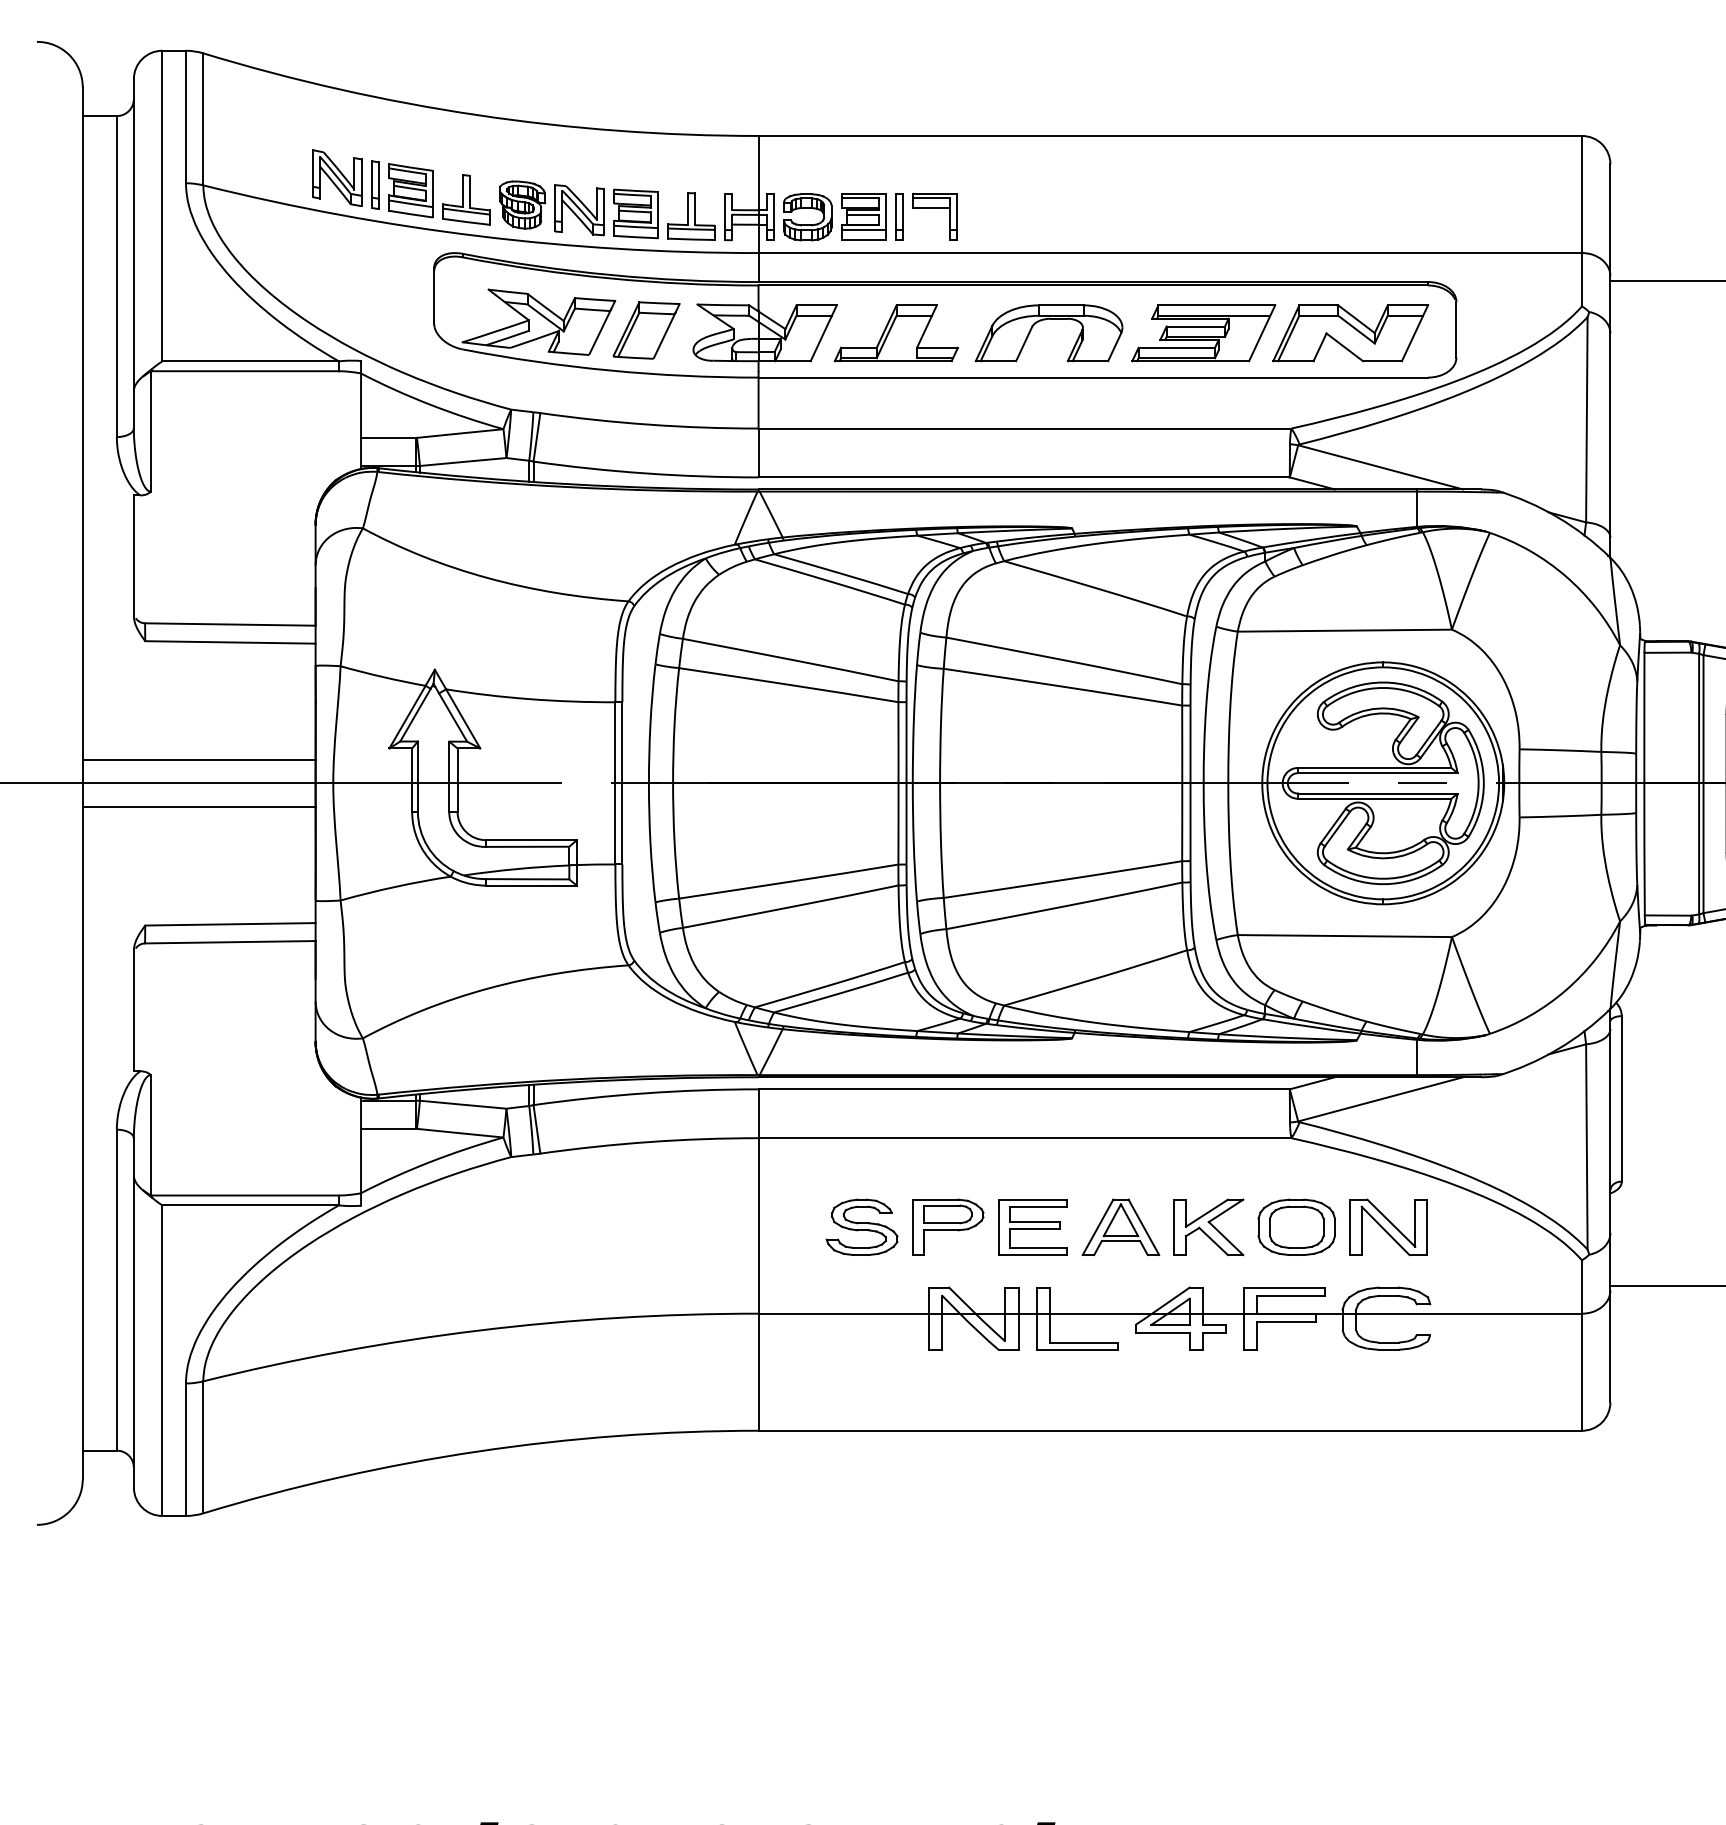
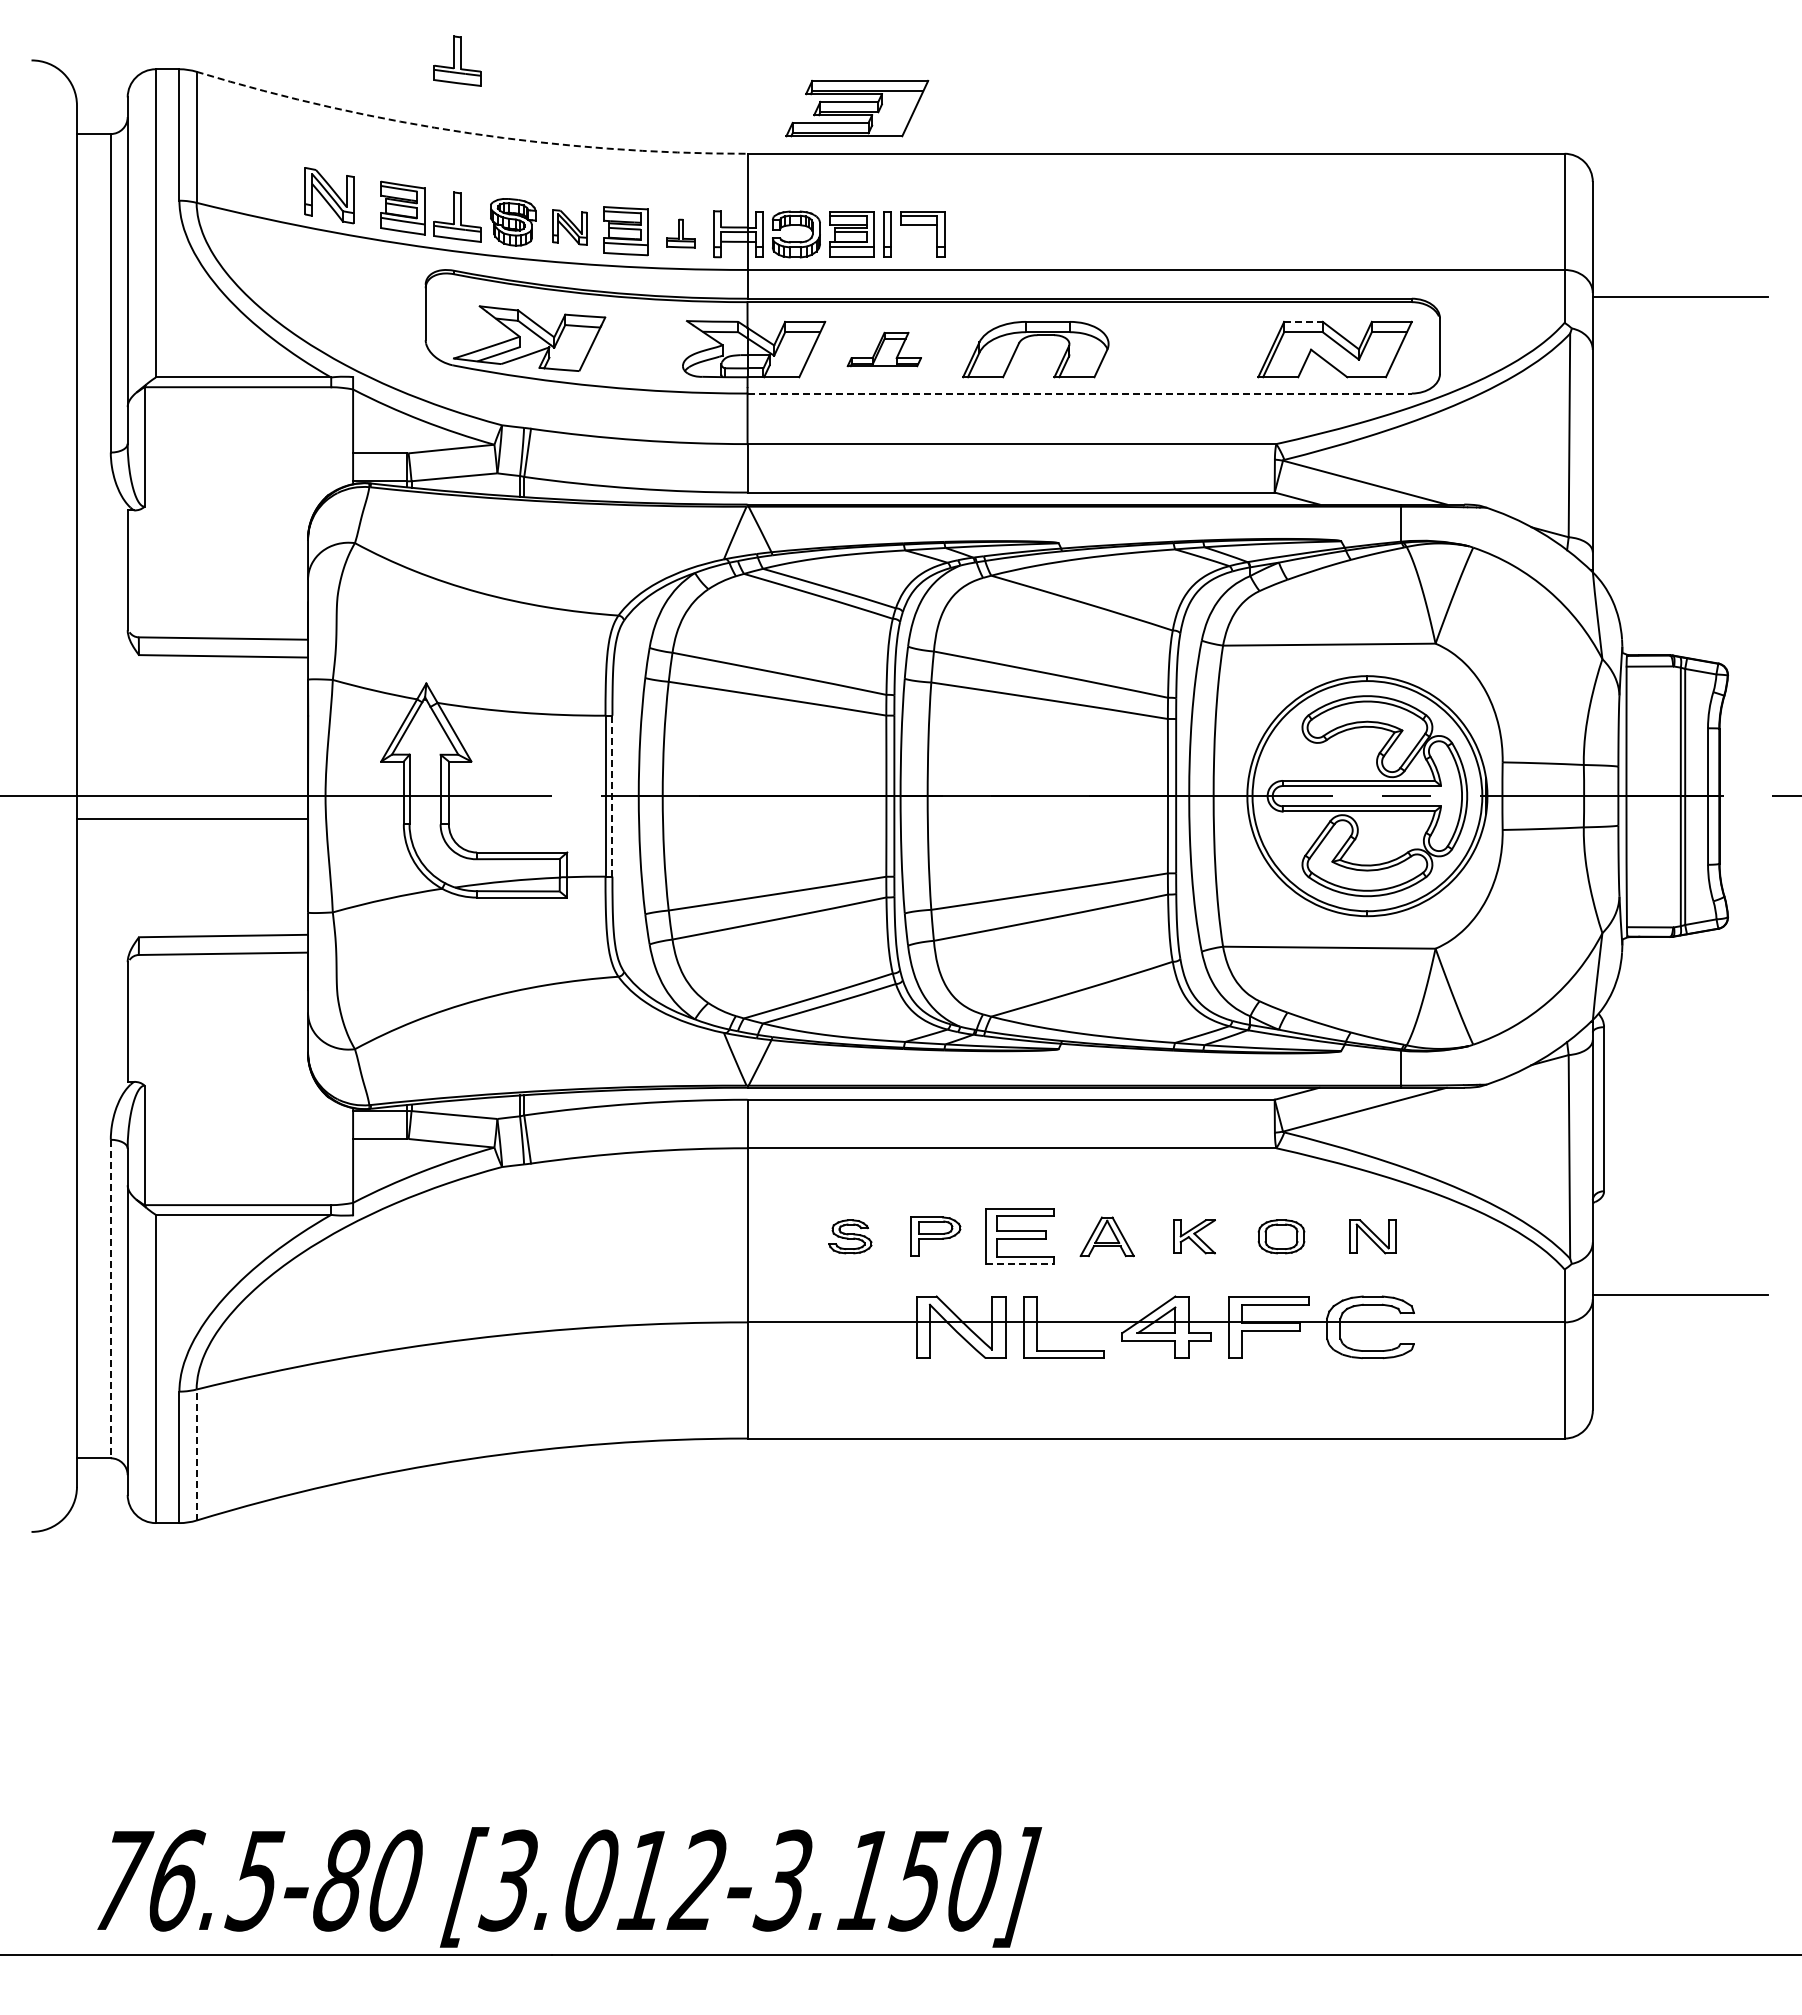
part: (466, 41) -> (457, 60), added
arc: (478, 115) -> (469, 133), solid -> dashed
part: (375, 185) -> (367, 202), removed
part: (579, 210) -> (569, 227), size x0.7
part: (690, 216) -> (680, 233), size x0.6
line: (1318, 304) -> (1303, 321), solid -> dashed
part: (646, 330) -> (636, 346), removed
part: (896, 333) -> (884, 349), size x0.6
part: (1203, 333) -> (857, 108), moved
line: (1094, 377) -> (1080, 393), solid -> dashed
line: (199, 760) -> (192, 773), removed
line: (622, 783) -> (612, 796), solid -> dashed
part: (862, 1227) -> (850, 1236), size x0.6
part: (947, 1227) -> (935, 1236), size x0.7
part: (1121, 1227) -> (1107, 1236), size x0.7
part: (1208, 1227) -> (1194, 1236), size x0.6
part: (1296, 1227) -> (1281, 1236), size x0.6
part: (1388, 1227) -> (1372, 1236), size x0.6
line: (1033, 1255) -> (1020, 1264), solid -> dashed
line: (116, 1290) -> (110, 1299), solid -> dashed
line: (203, 1447) -> (196, 1455), solid -> dashed

